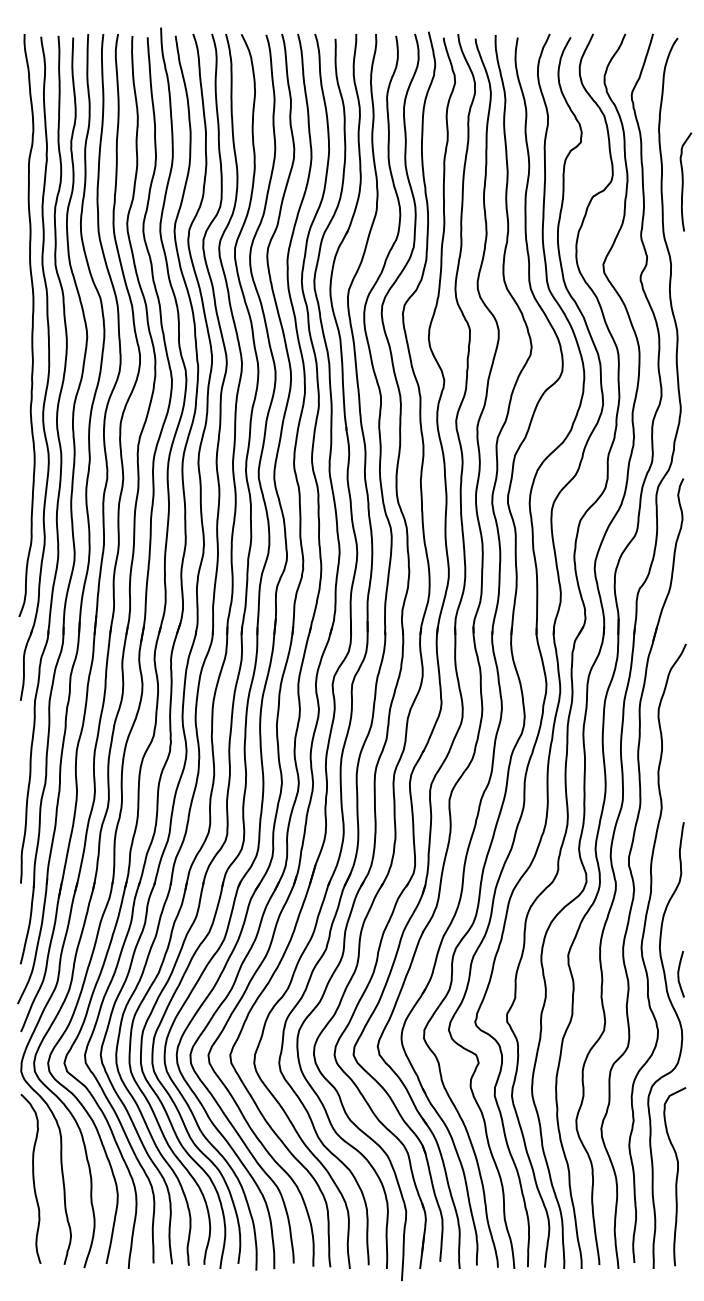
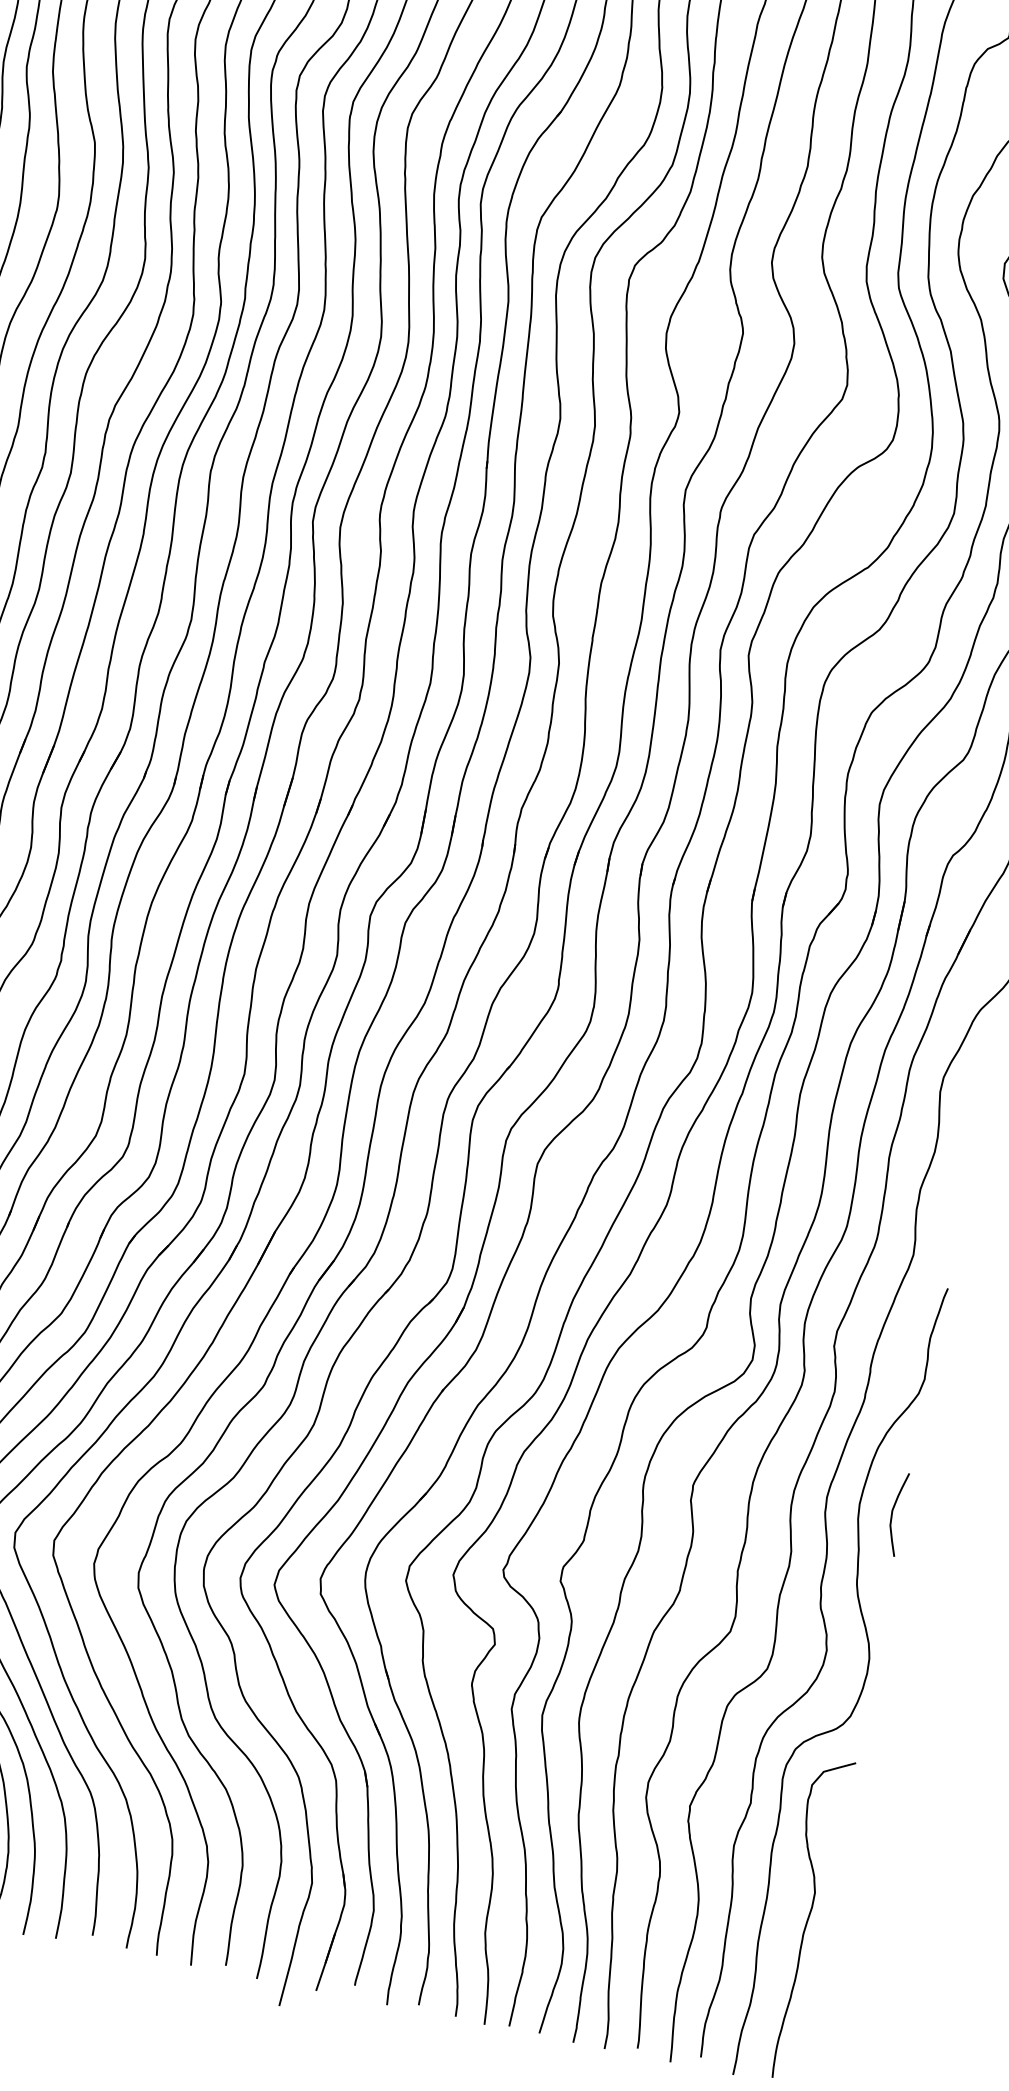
curve: (679, 974) -> (894, 1513), moved

